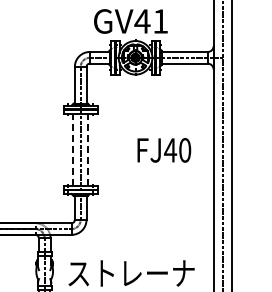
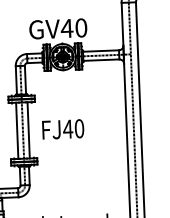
text: (160, 21) -> (81, 28), GV41 -> GV40
line: (73, 149) -> (17, 130), dashed -> solid
line: (88, 149) -> (29, 130), dashed -> solid
text: (164, 150) -> (63, 129), moved

